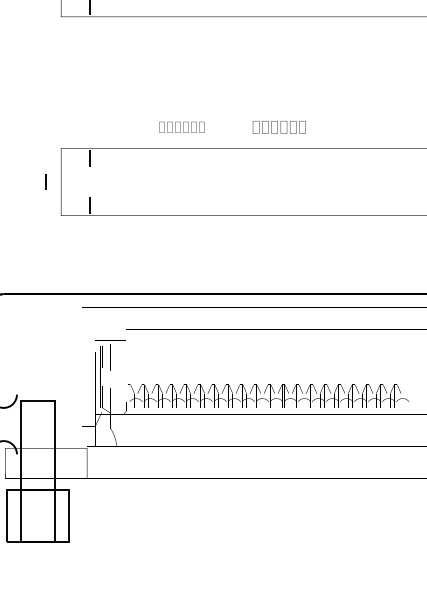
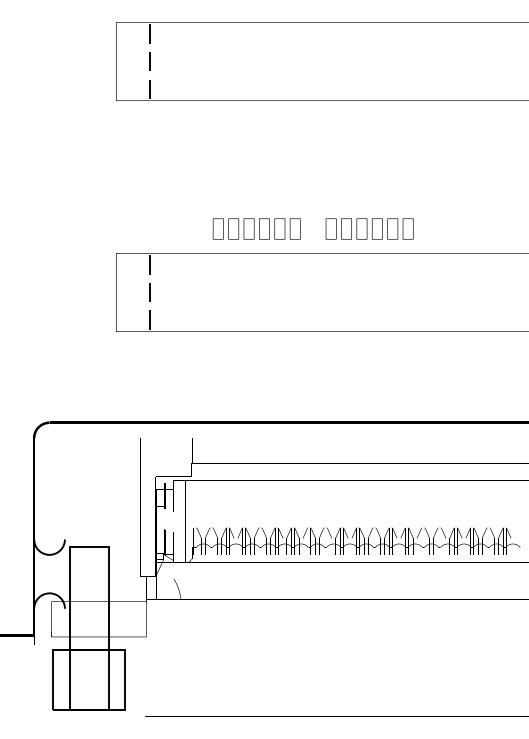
part: (181, 126) -> (256, 228), size x1.67
part: (279, 126) -> (369, 228), size x1.43
line: (44, 181) -> (149, 292), moved

